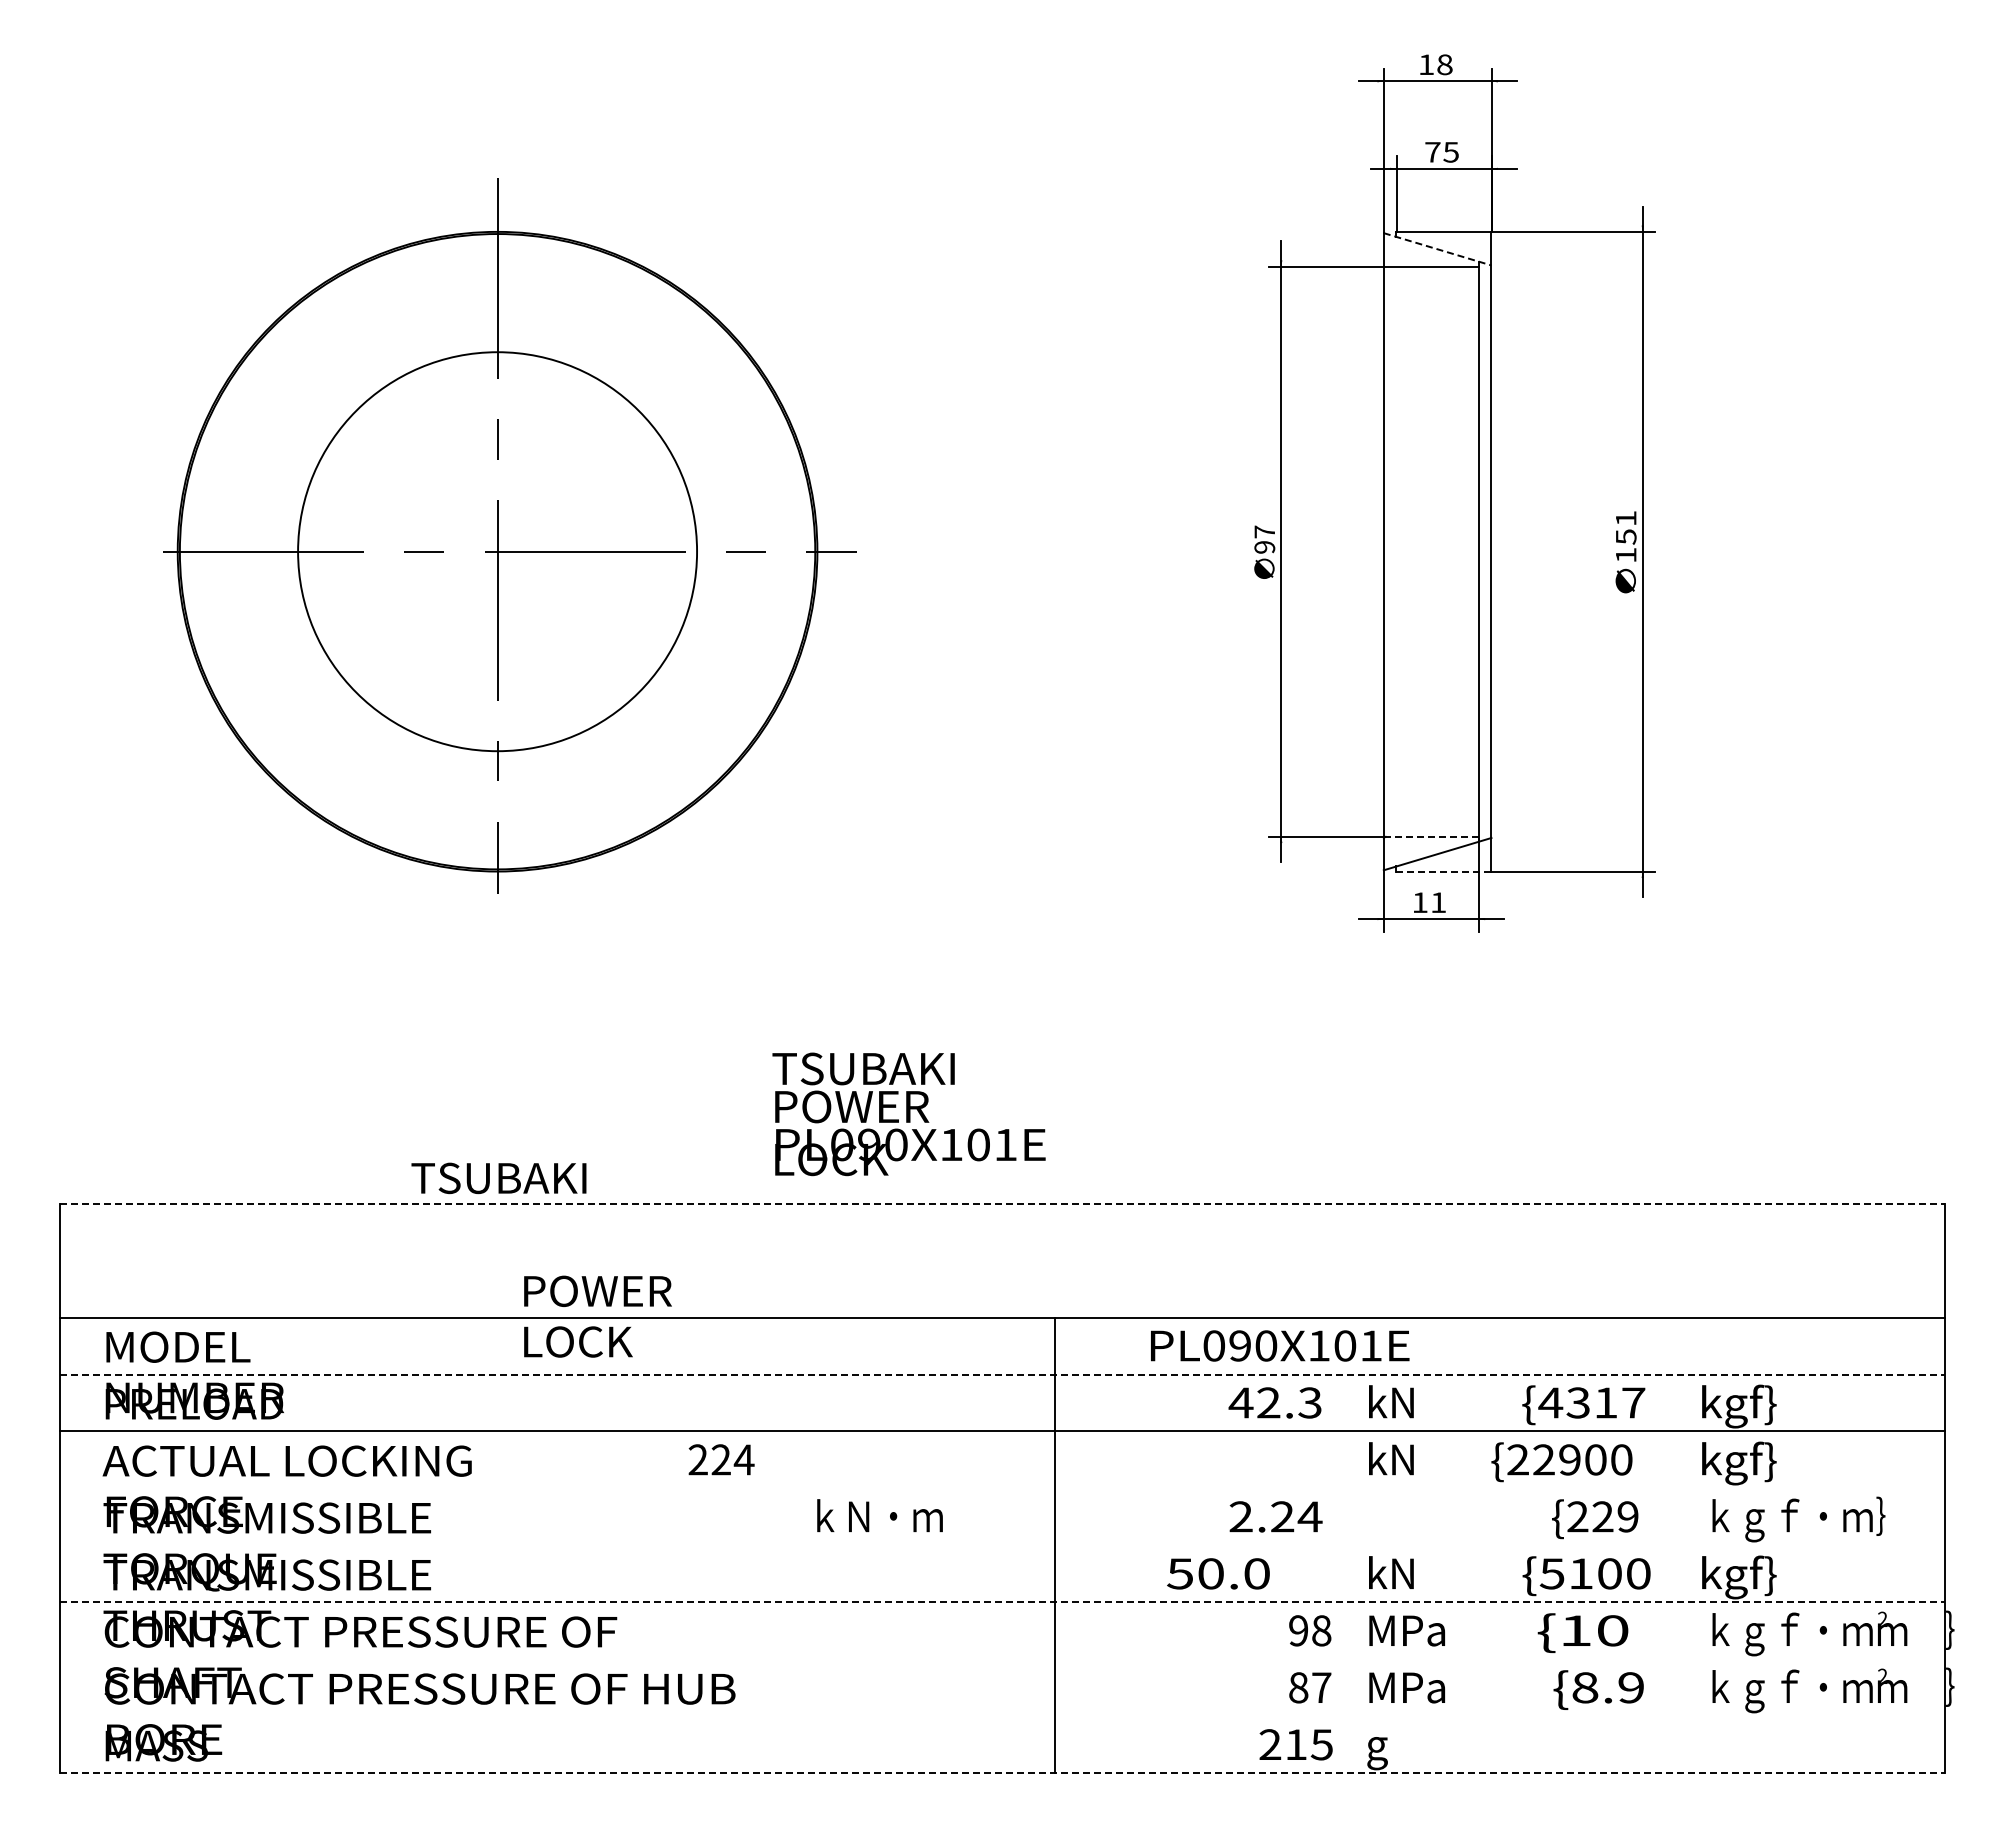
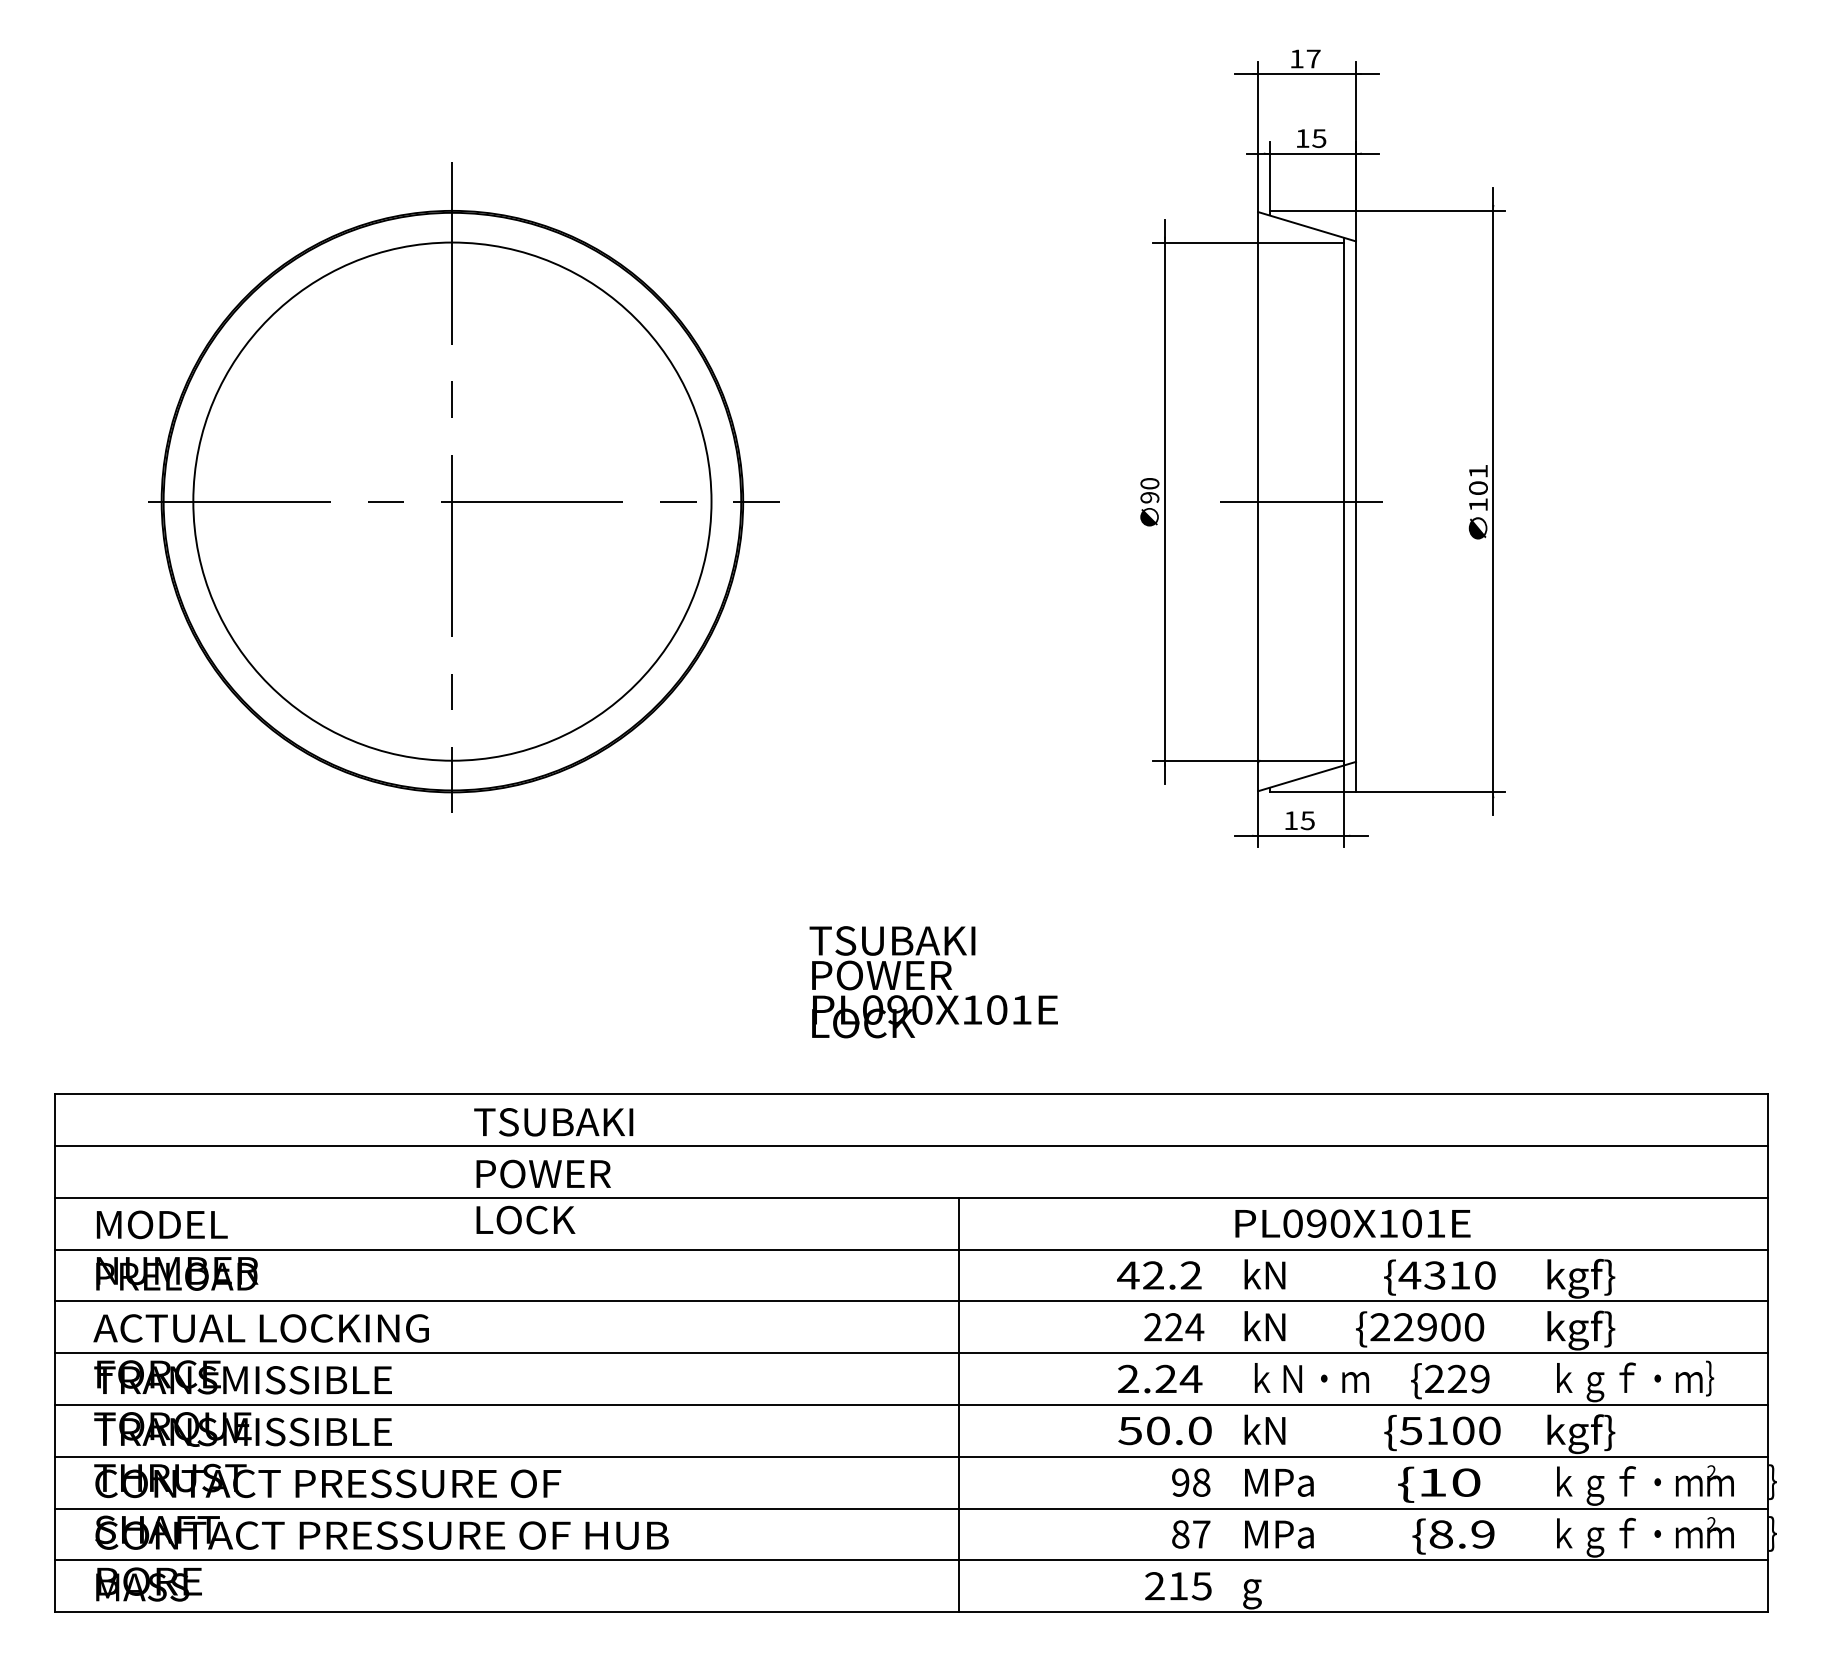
text: (1444, 64) -> (1313, 58), 18 -> 17
text: (1432, 152) -> (1302, 138), 75 -> 15
line: (1438, 249) -> (1307, 226), dashed -> solid
text: (1264, 531) -> (1149, 483), 97 -> 90
text: (1625, 536) -> (1477, 487), 151 -> 101
circle: (497, 551) -> (452, 501), size x1.43
line: (1430, 551) -> (1300, 501), added
line: (1430, 836) -> (1300, 760), dashed -> solid
line: (1443, 871) -> (1312, 792), dashed -> solid
text: (1438, 902) -> (1307, 820), 11 -> 15
text: (908, 1114) -> (933, 982), moved
text: (498, 1178) -> (553, 1122), moved
line: (1002, 1203) -> (911, 1094), dashed -> solid
line: (1002, 1260) -> (911, 1146), added
text: (1280, 1345) -> (1353, 1223), moved
line: (1002, 1374) -> (911, 1249), dashed -> solid
text: (1309, 1402) -> (1190, 1275), 42.3 -> 42.2
text: (1633, 1402) -> (1485, 1275), 4317 -> 4310
text: (721, 1459) -> (1174, 1326), moved
line: (1002, 1488) -> (911, 1353), added
text: (879, 1515) -> (1311, 1377), moved
line: (1002, 1545) -> (911, 1405), added
text: (1218, 1573) -> (1165, 1430), moved
line: (1002, 1602) -> (911, 1456), dashed -> solid
line: (1002, 1659) -> (911, 1508), added
line: (1002, 1716) -> (911, 1560), added
line: (1002, 1773) -> (911, 1612), dashed -> solid

